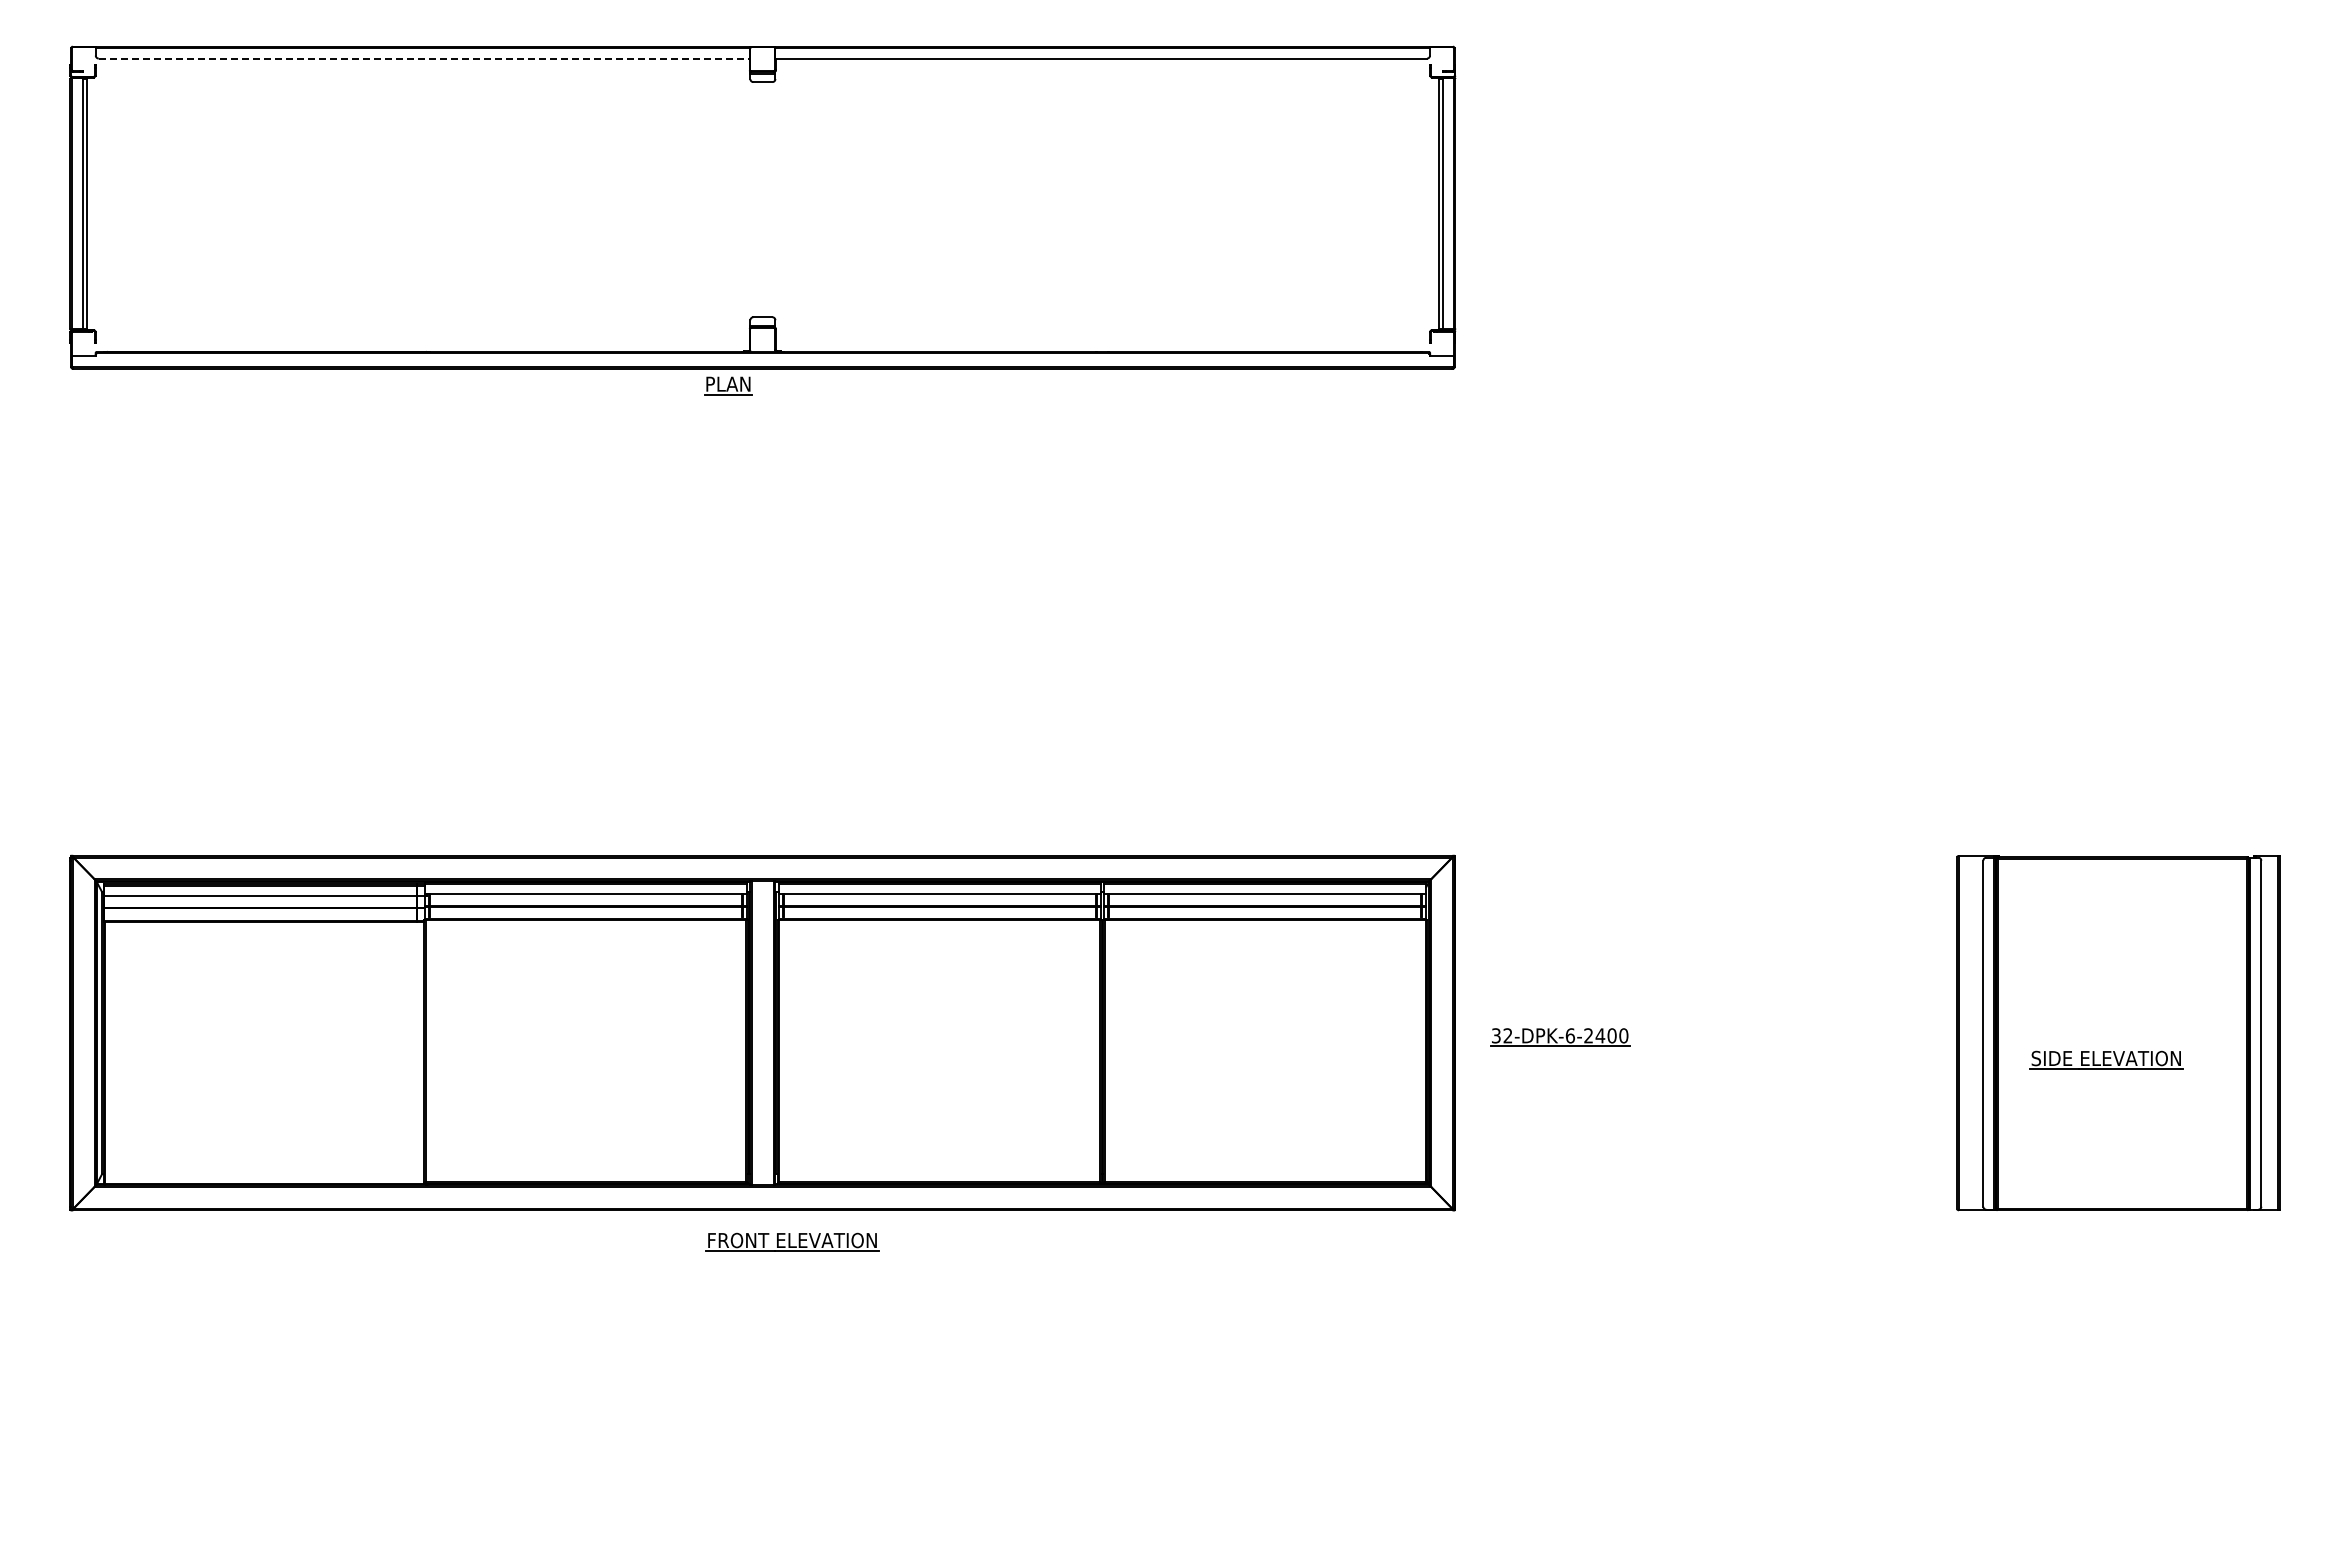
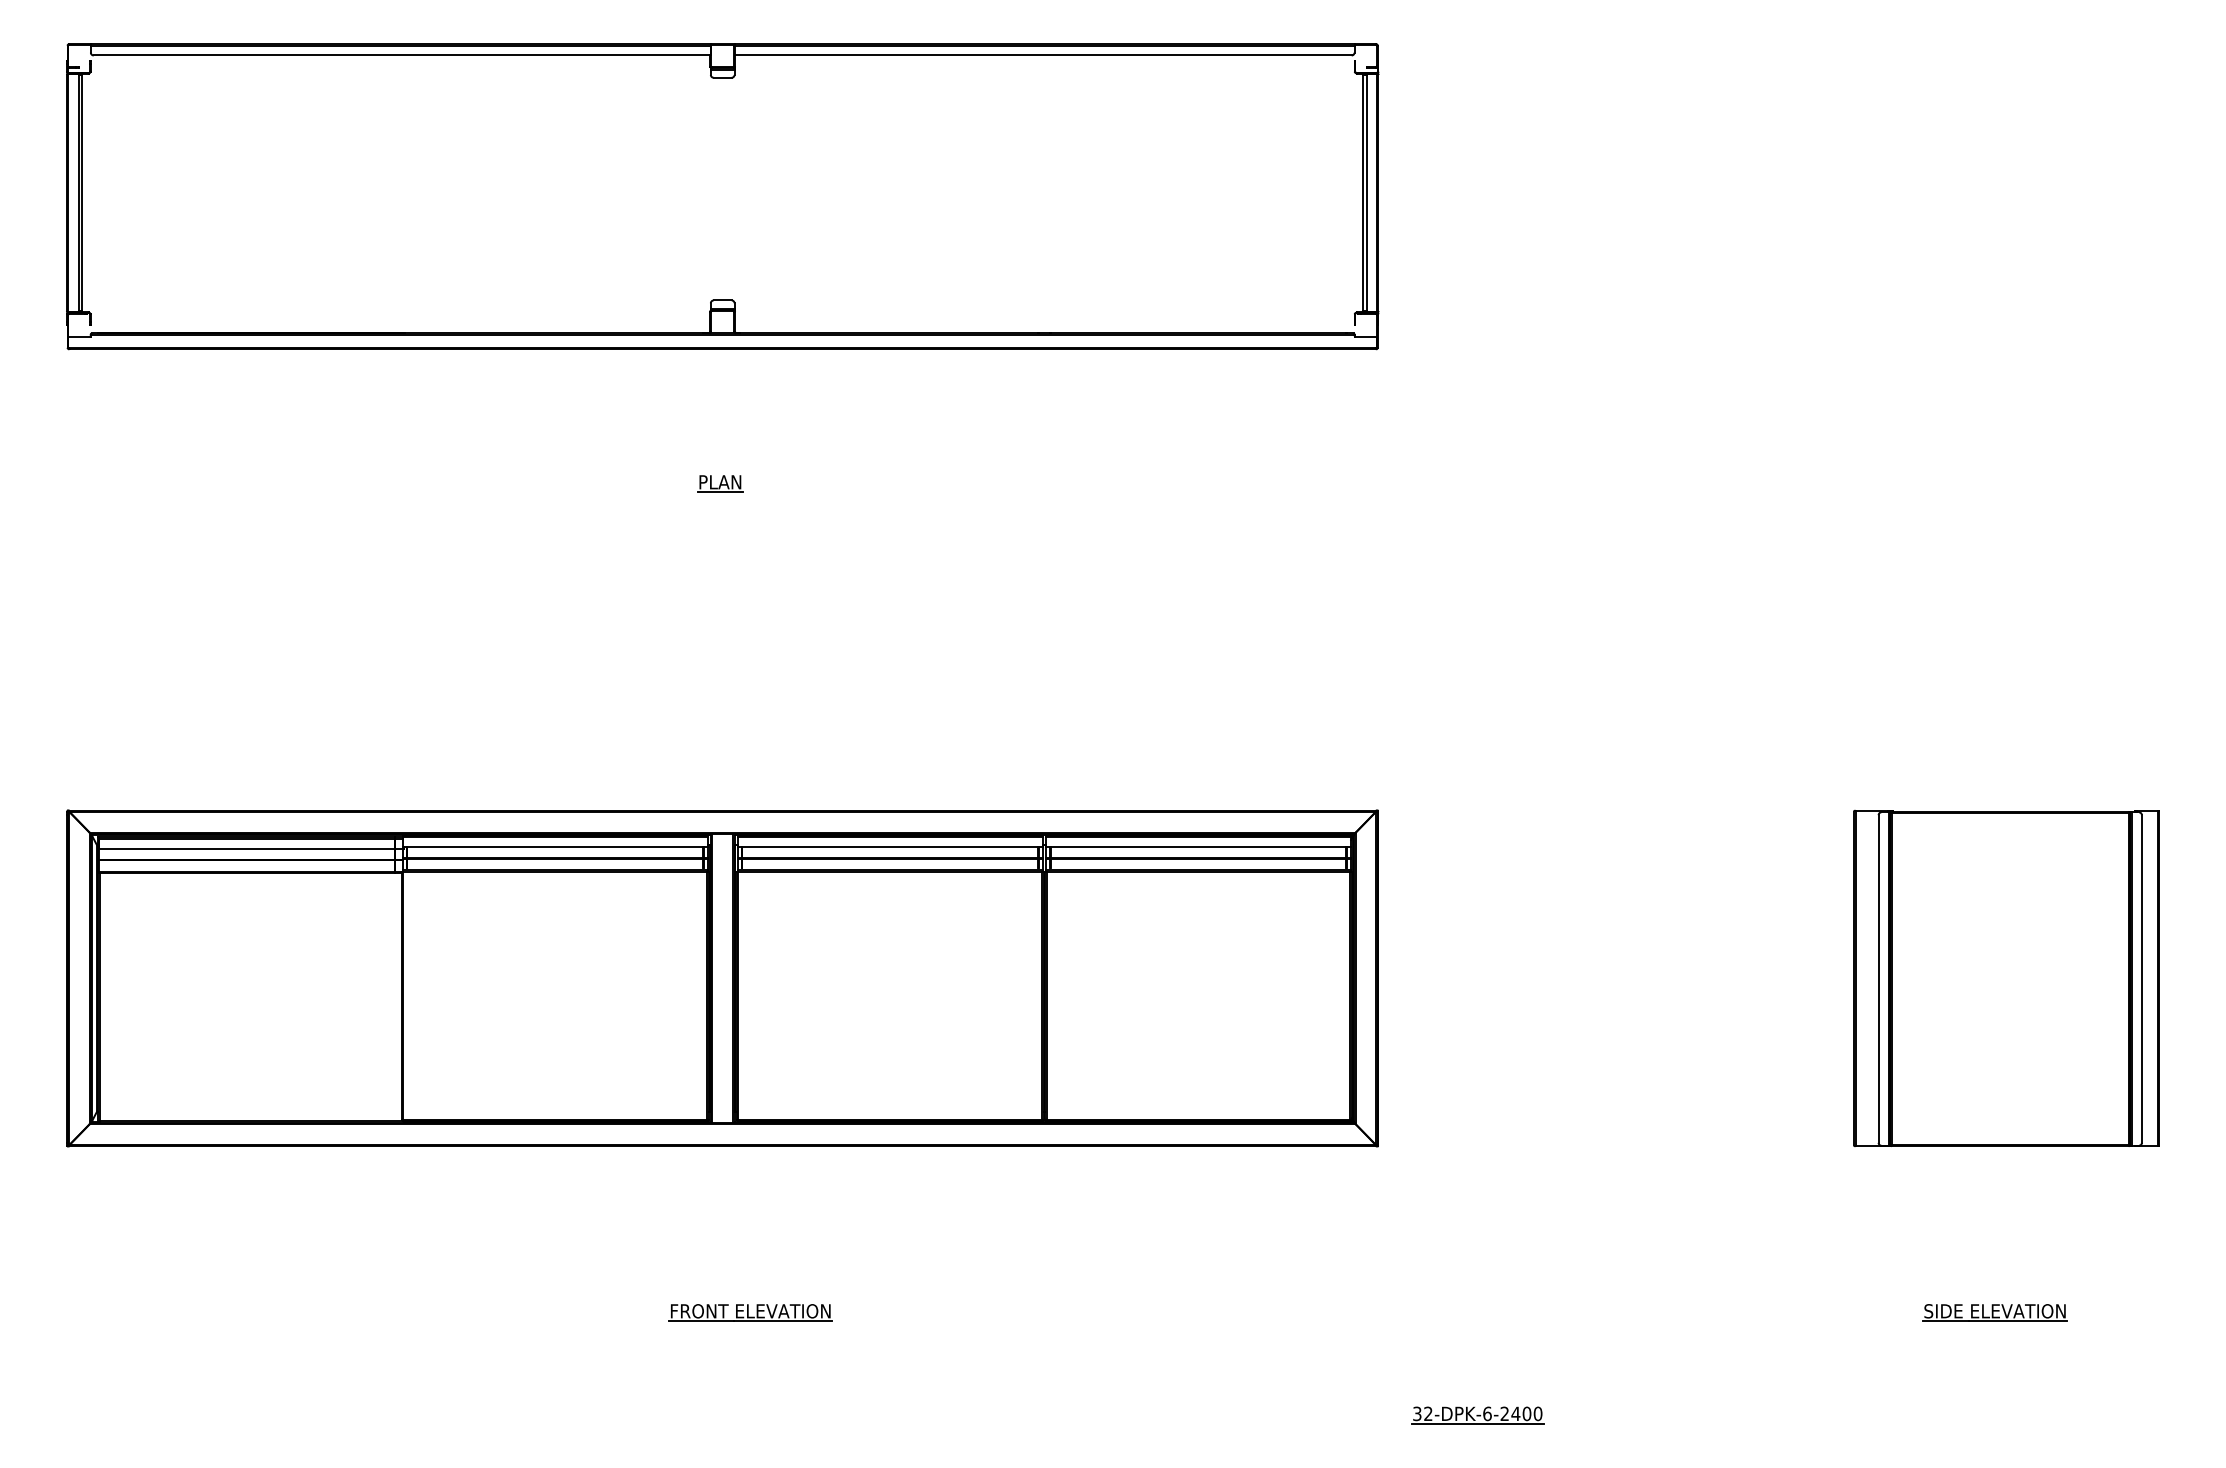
line: (424, 58) -> (402, 55), dashed -> solid
part: (728, 385) -> (720, 483), moved
part: (1560, 1037) -> (1478, 1415), moved
part: (2106, 1059) -> (1995, 1312), moved
part: (792, 1241) -> (750, 1312), moved

